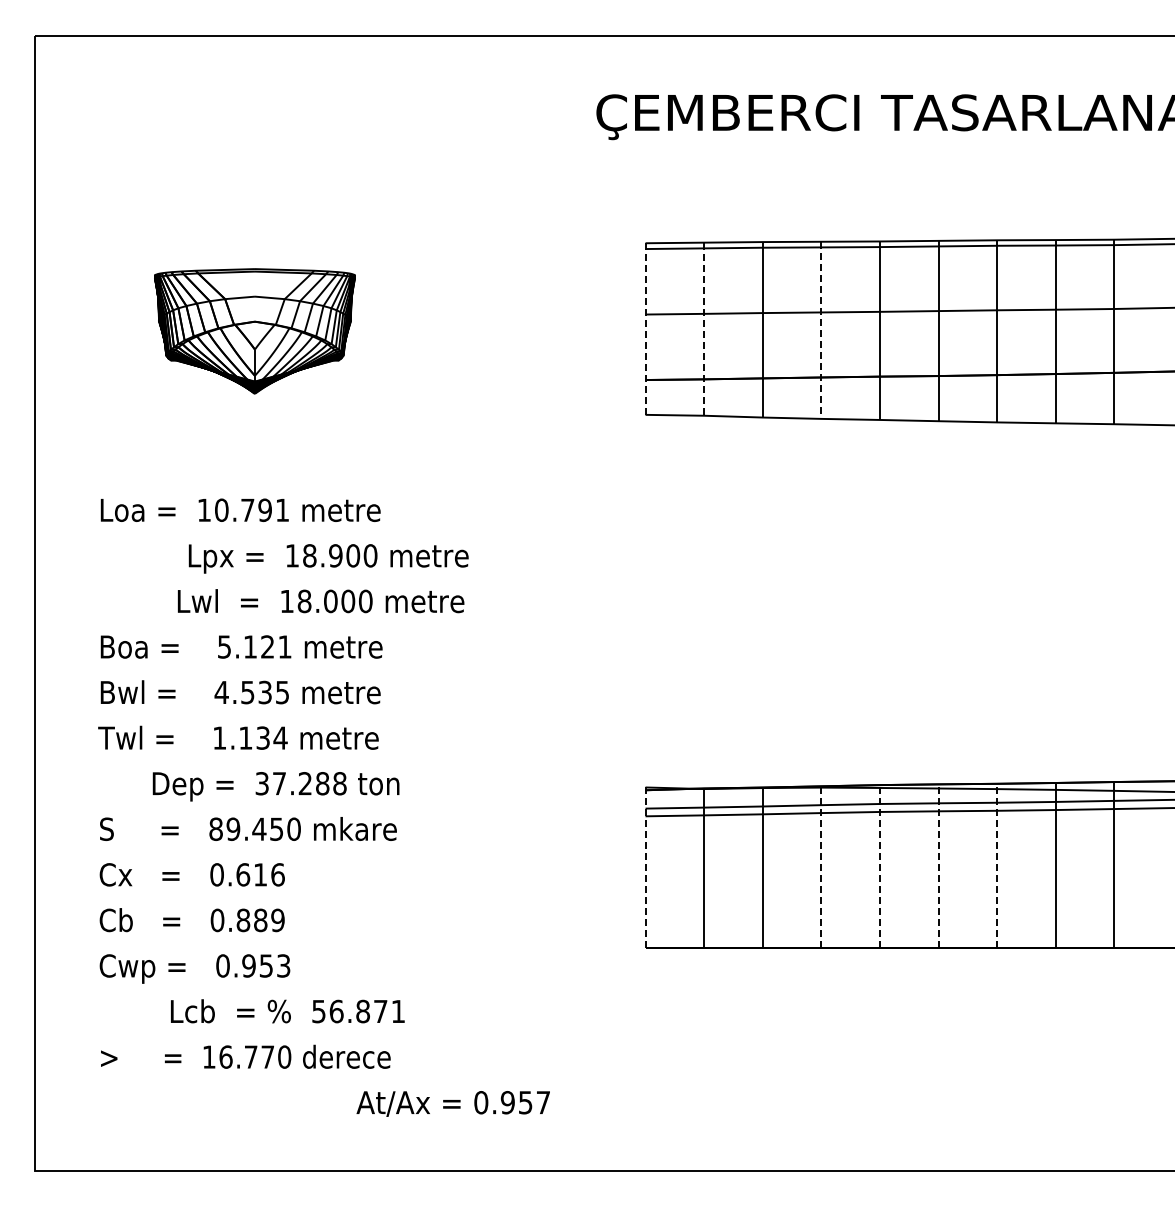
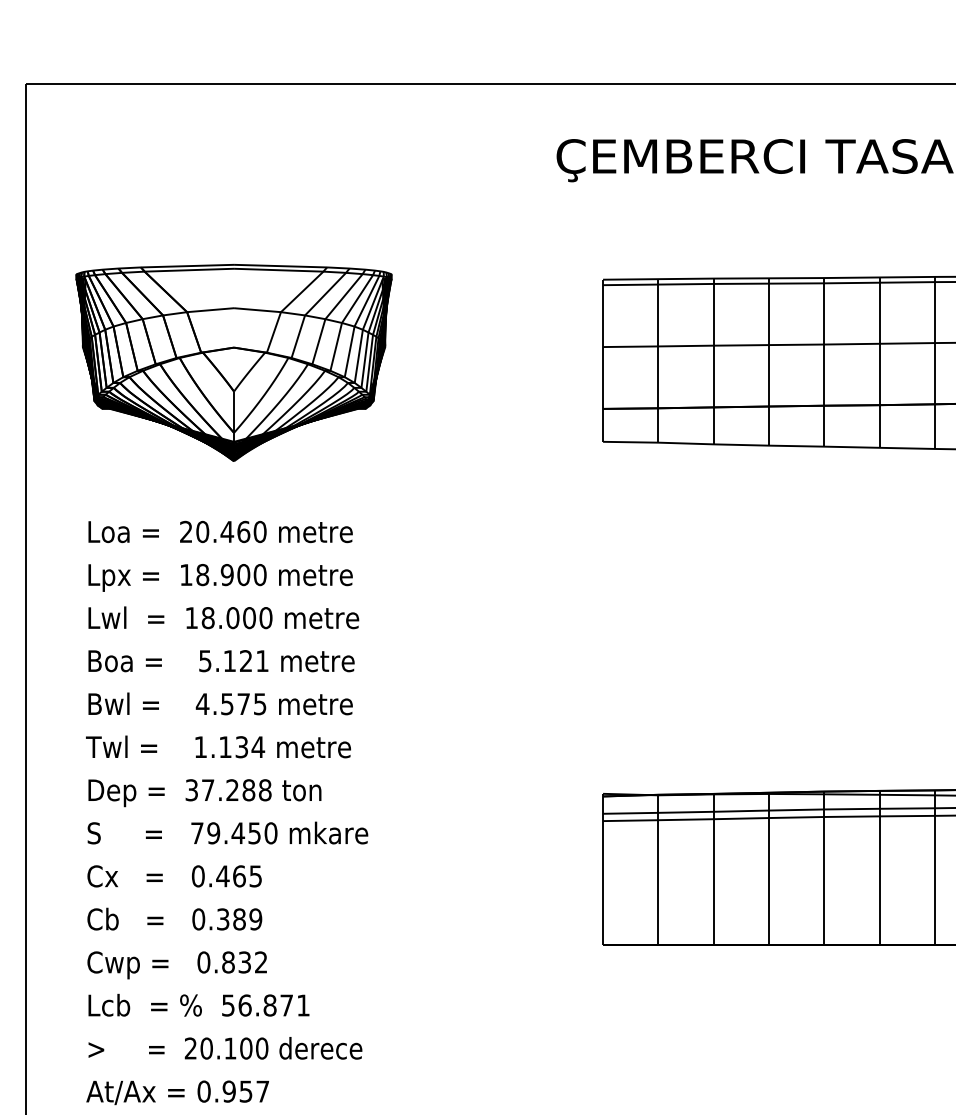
line: (645, 329) -> (603, 361), dashed -> solid
line: (704, 329) -> (658, 361), dashed -> solid
line: (821, 330) -> (769, 362), dashed -> solid
part: (254, 331) -> (233, 363), size x1.67
text: (243, 510) -> (223, 532), 10.791 -> 20.460
text: (328, 558) -> (220, 577), moved
text: (320, 601) -> (223, 618), moved
text: (264, 692) -> (243, 704), 4.535 -> 4.575
text: (275, 786) -> (204, 792), moved
text: (215, 828) -> (196, 832), 89.450 -> 79.450
line: (879, 865) -> (824, 867), dashed -> solid
line: (938, 865) -> (879, 867), dashed -> solid
line: (997, 865) -> (935, 867), dashed -> solid
line: (821, 866) -> (769, 868), dashed -> solid
line: (645, 867) -> (603, 869), dashed -> solid
text: (259, 874) -> (238, 876), 0.616 -> 0.465
text: (243, 920) -> (223, 919), 0.889 -> 0.389
text: (266, 965) -> (244, 962), 0.953 -> 0.832
text: (287, 1011) -> (198, 1005), moved
text: (238, 1056) -> (218, 1047), 16.770 -> 20.100
text: (452, 1103) -> (176, 1092), moved

